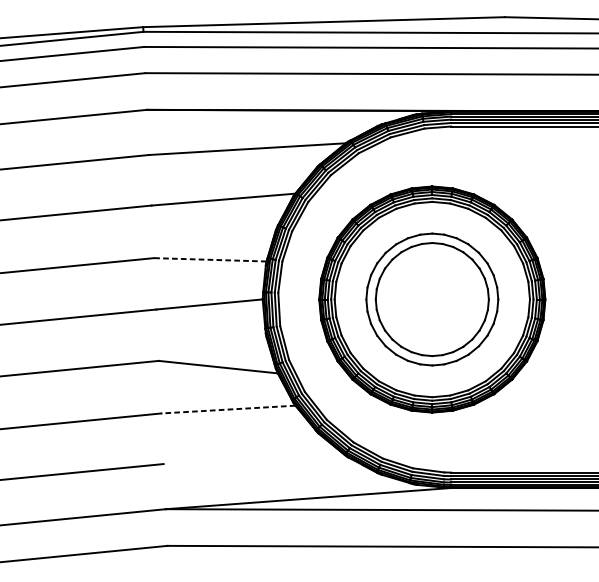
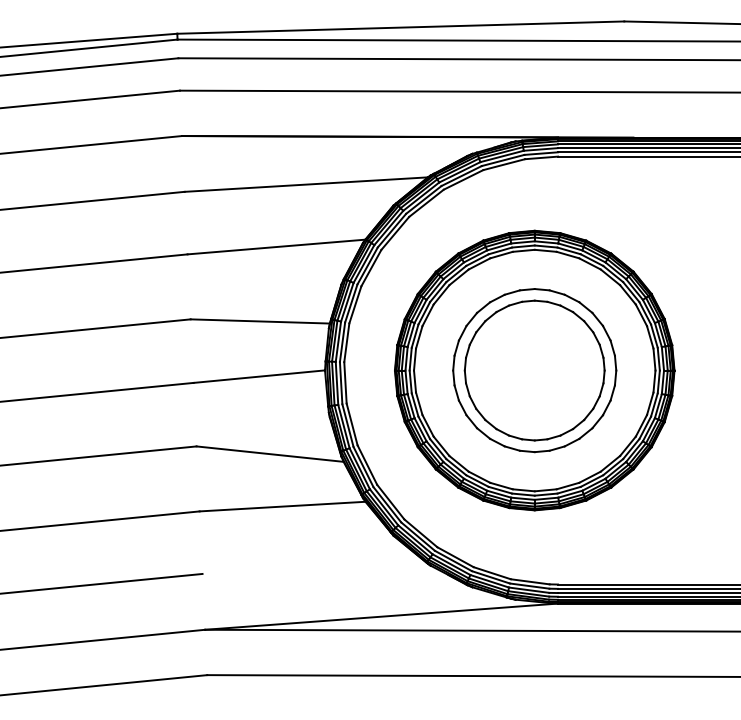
line: (210, 259) -> (260, 321), dashed -> solid
line: (228, 409) -> (282, 506), dashed -> solid

